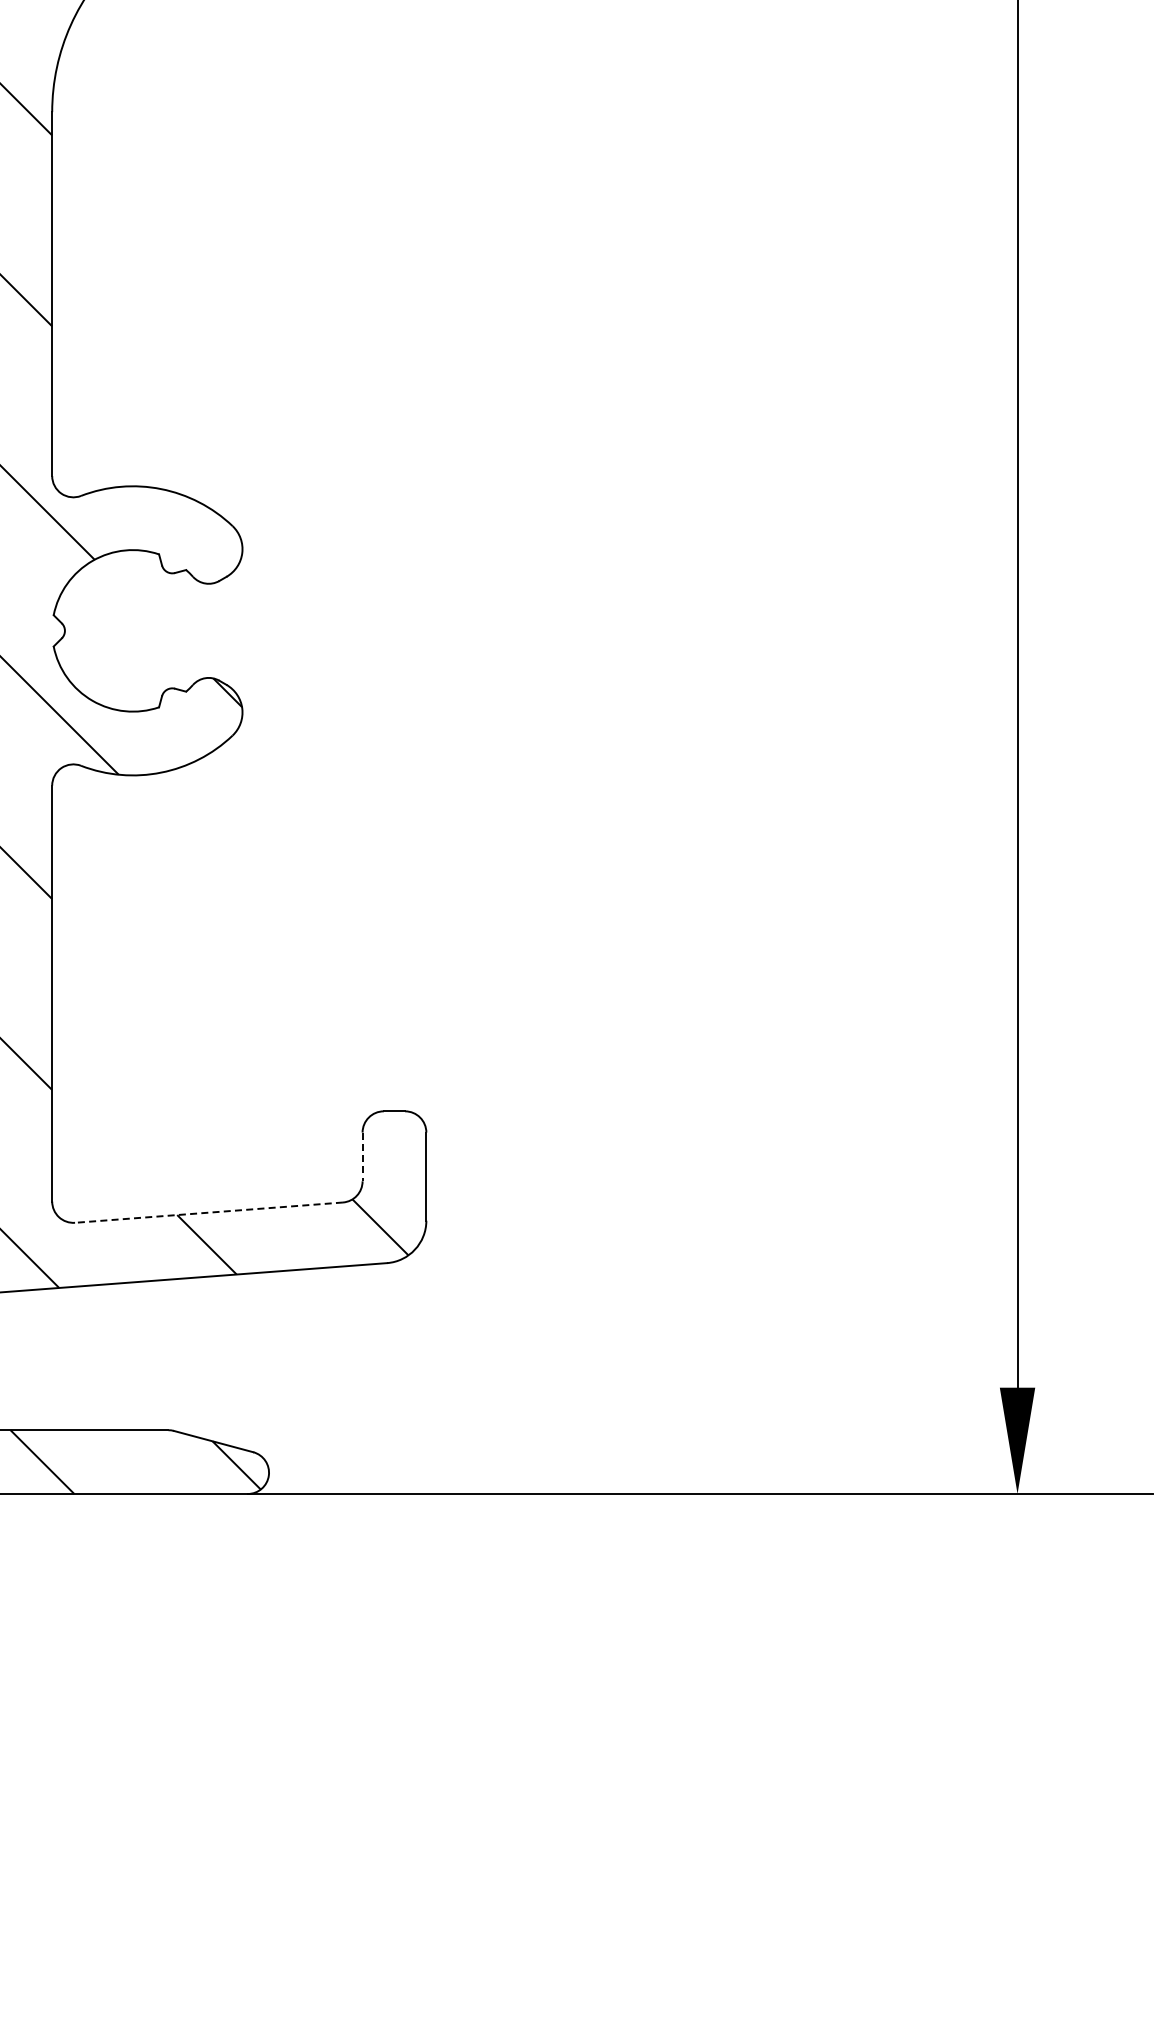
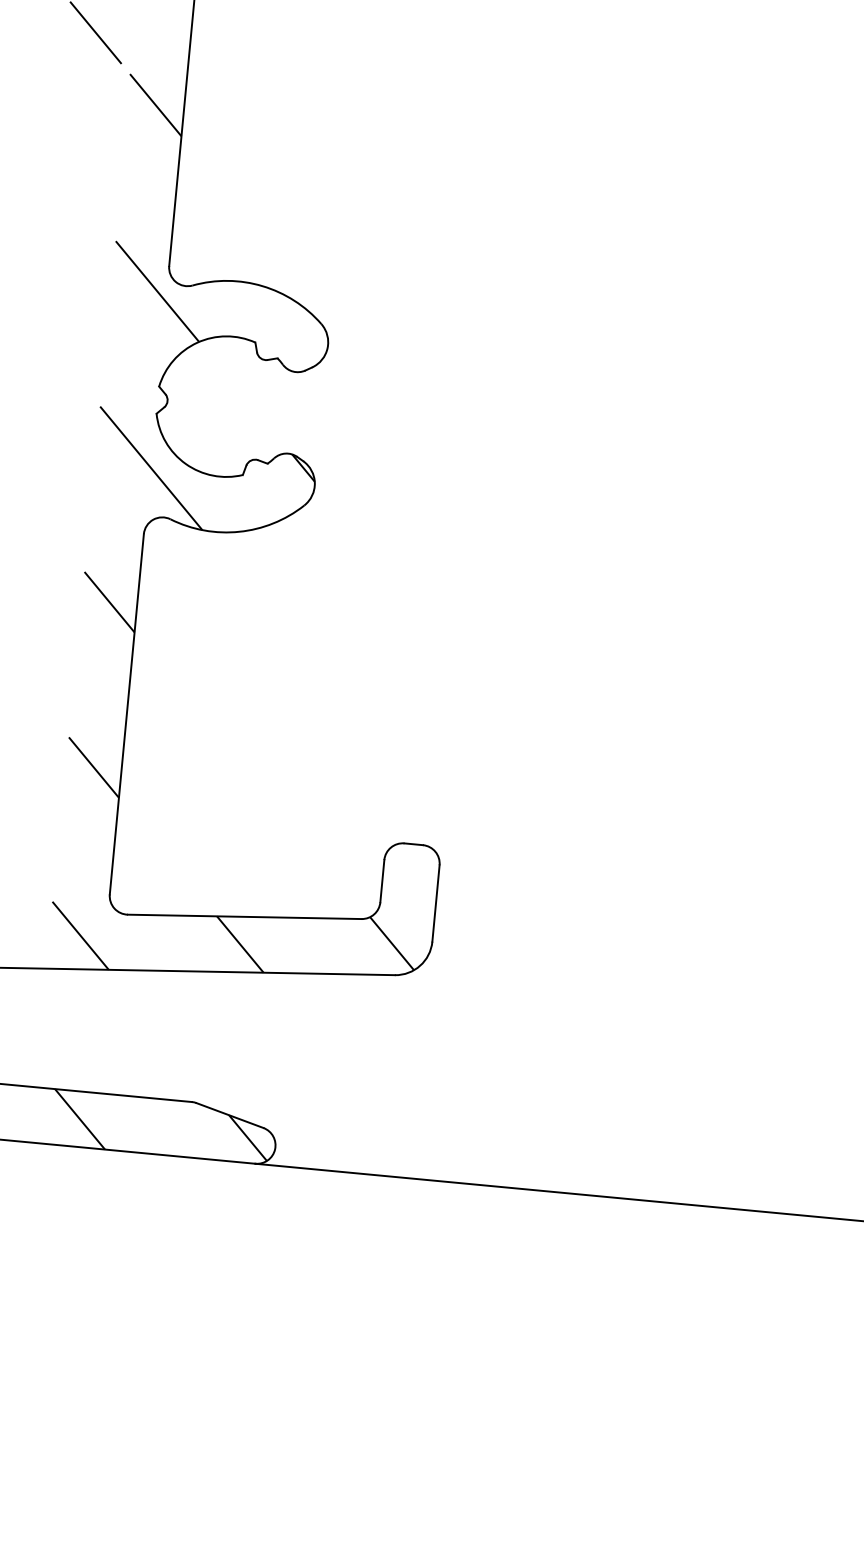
line: (362, 1157) -> (382, 881), dashed -> solid
line: (208, 1212) -> (244, 916), dashed -> solid

